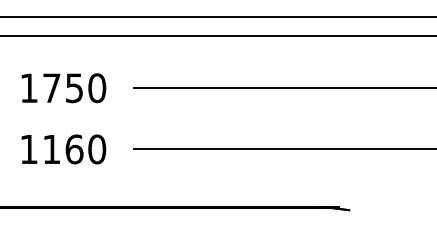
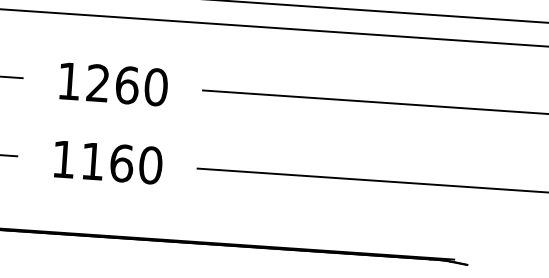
text: (63, 88) -> (113, 84), 1750 -> 1260

